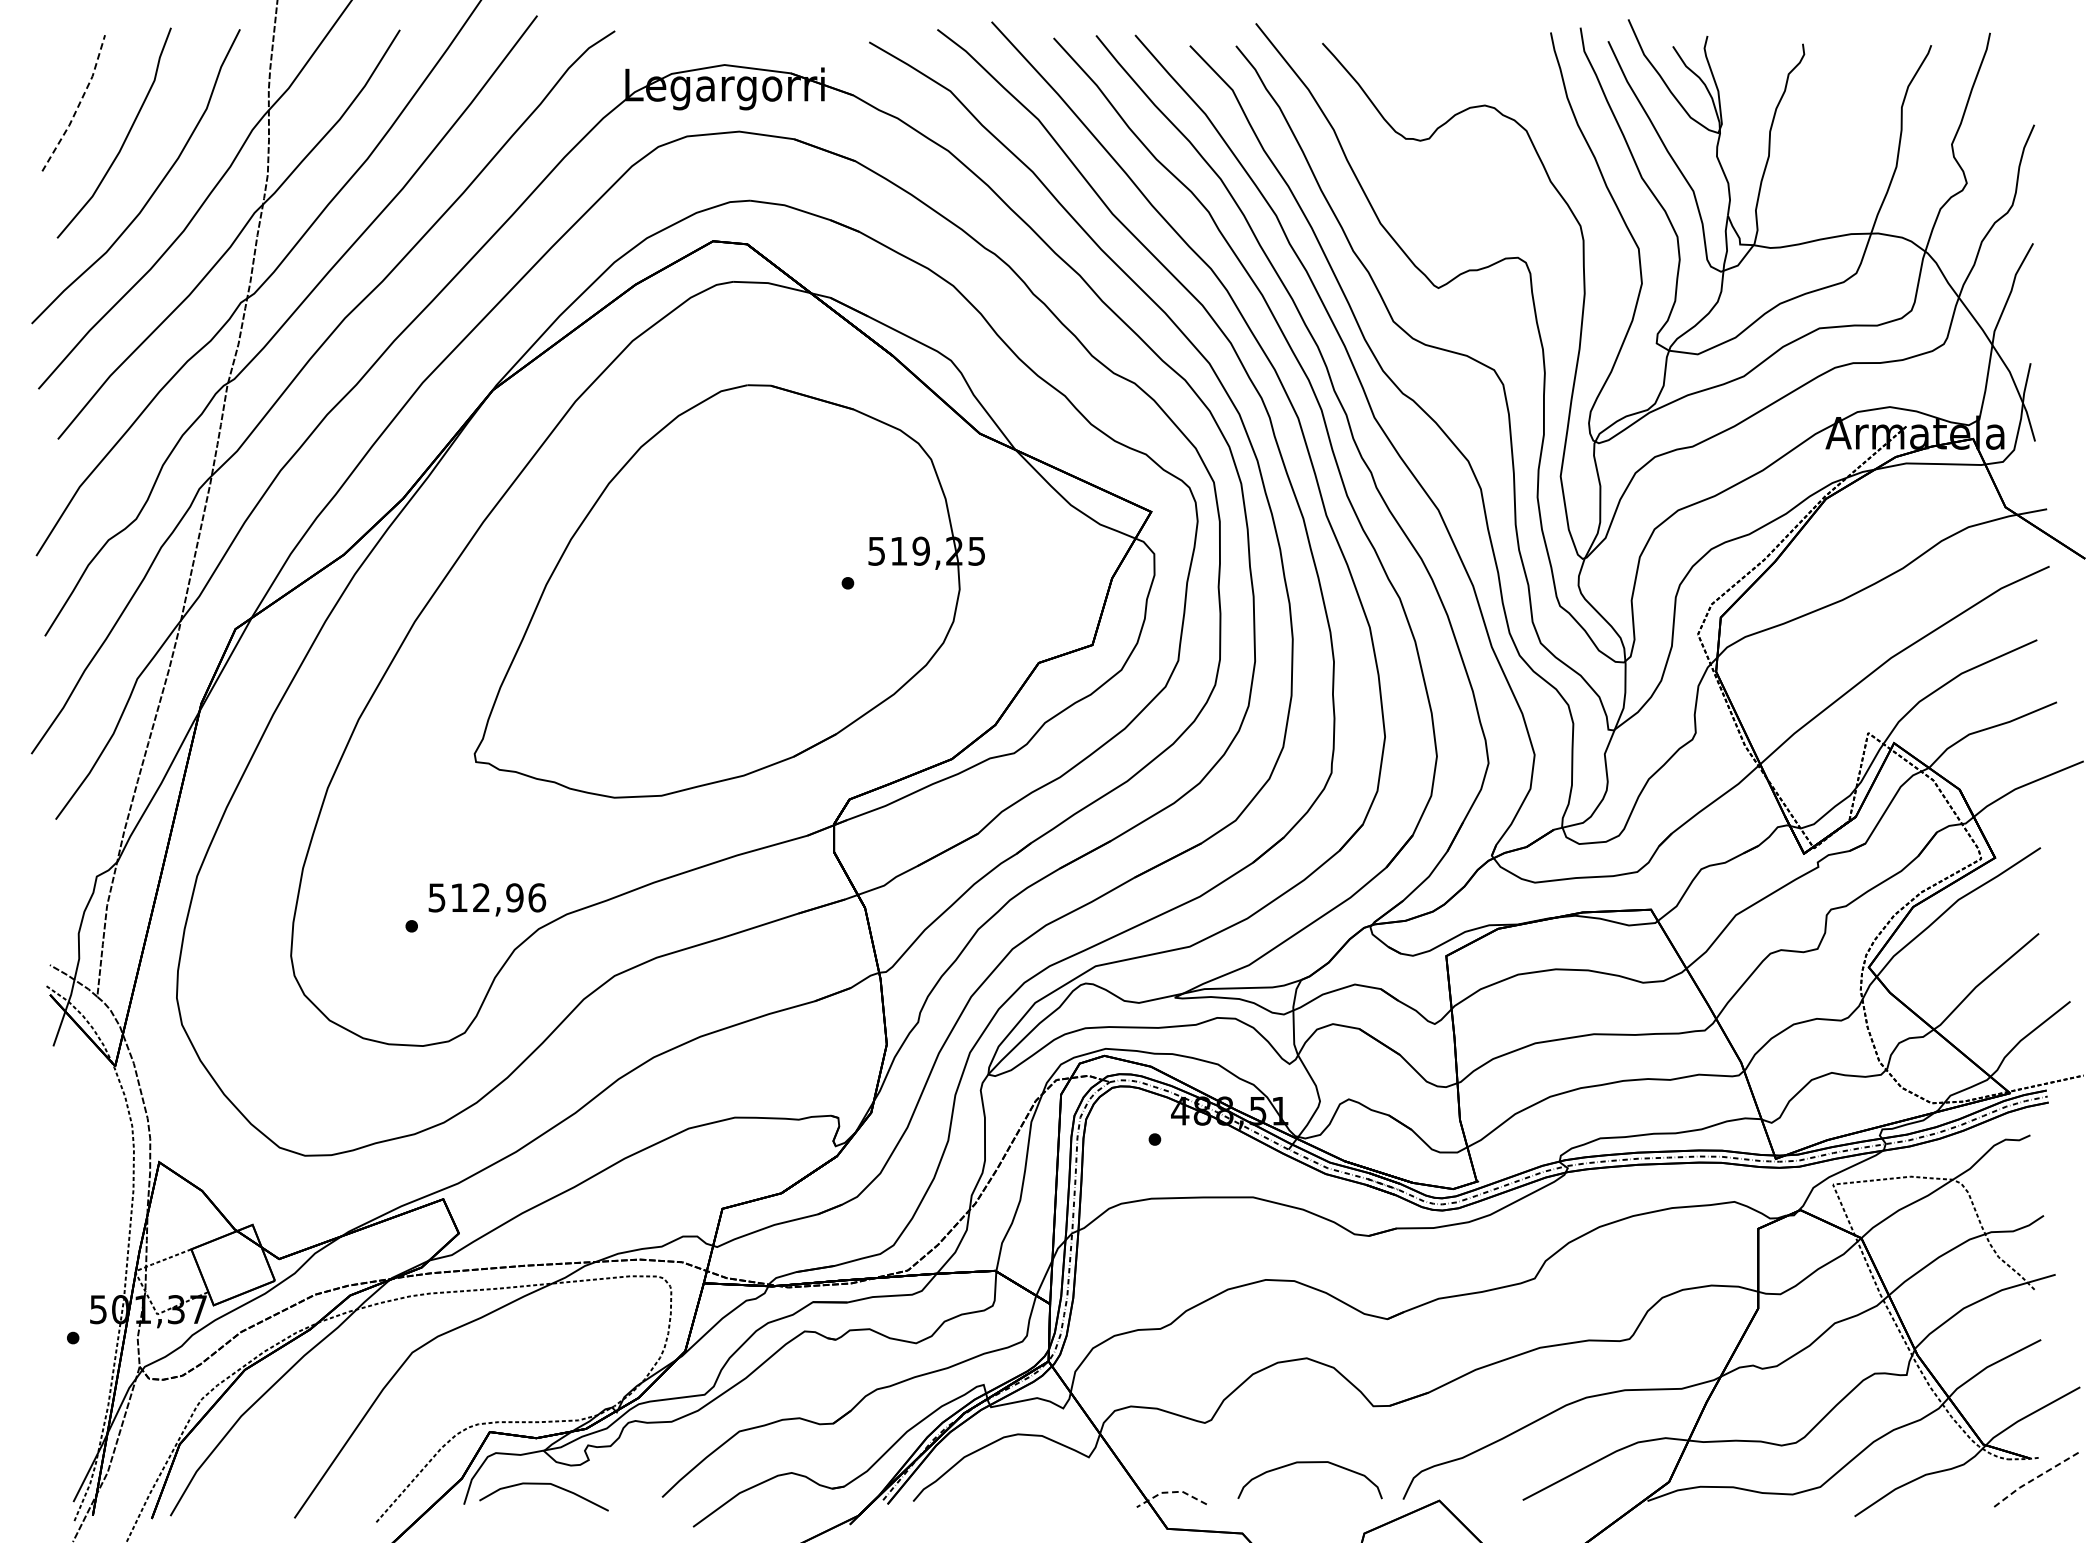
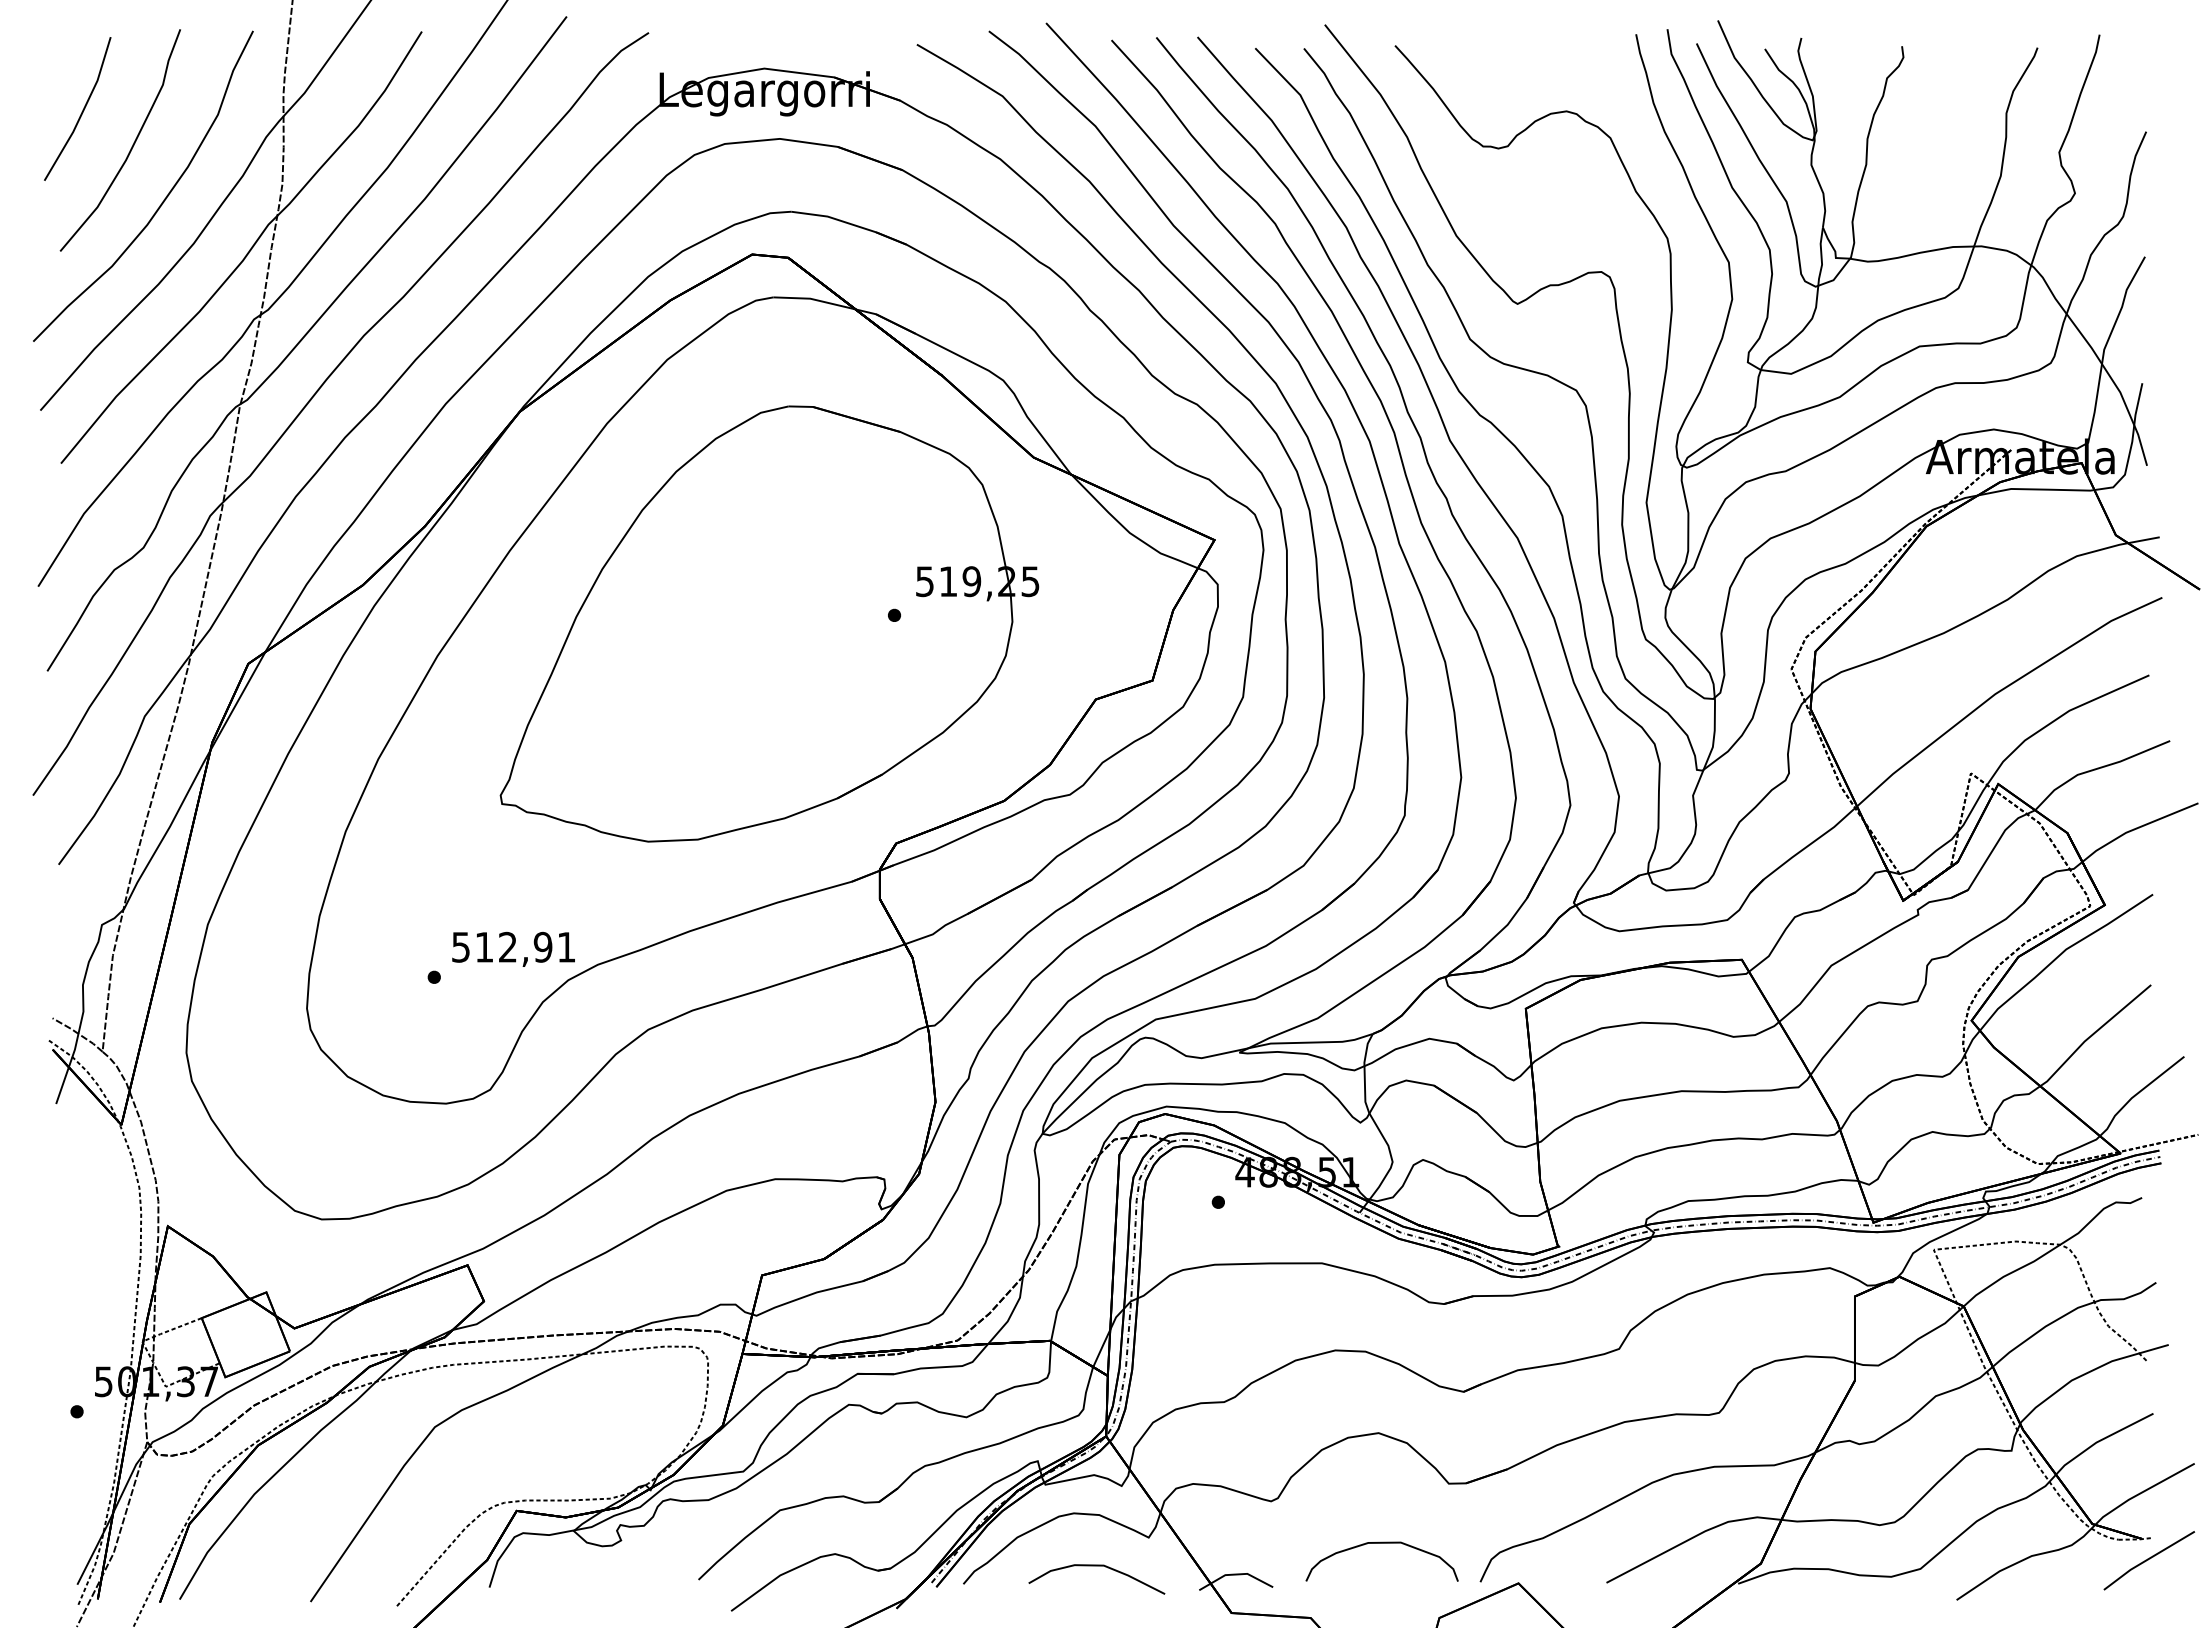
line: (79, 105) -> (83, 111), dashed -> solid
text: (537, 897) -> (566, 946), 512,96 -> 512,91
line: (2035, 1478) -> (2147, 1559), dashed -> solid
curve: (543, 1484) -> (1096, 1566), moved
line: (1171, 1492) -> (1235, 1574), dashed -> solid

